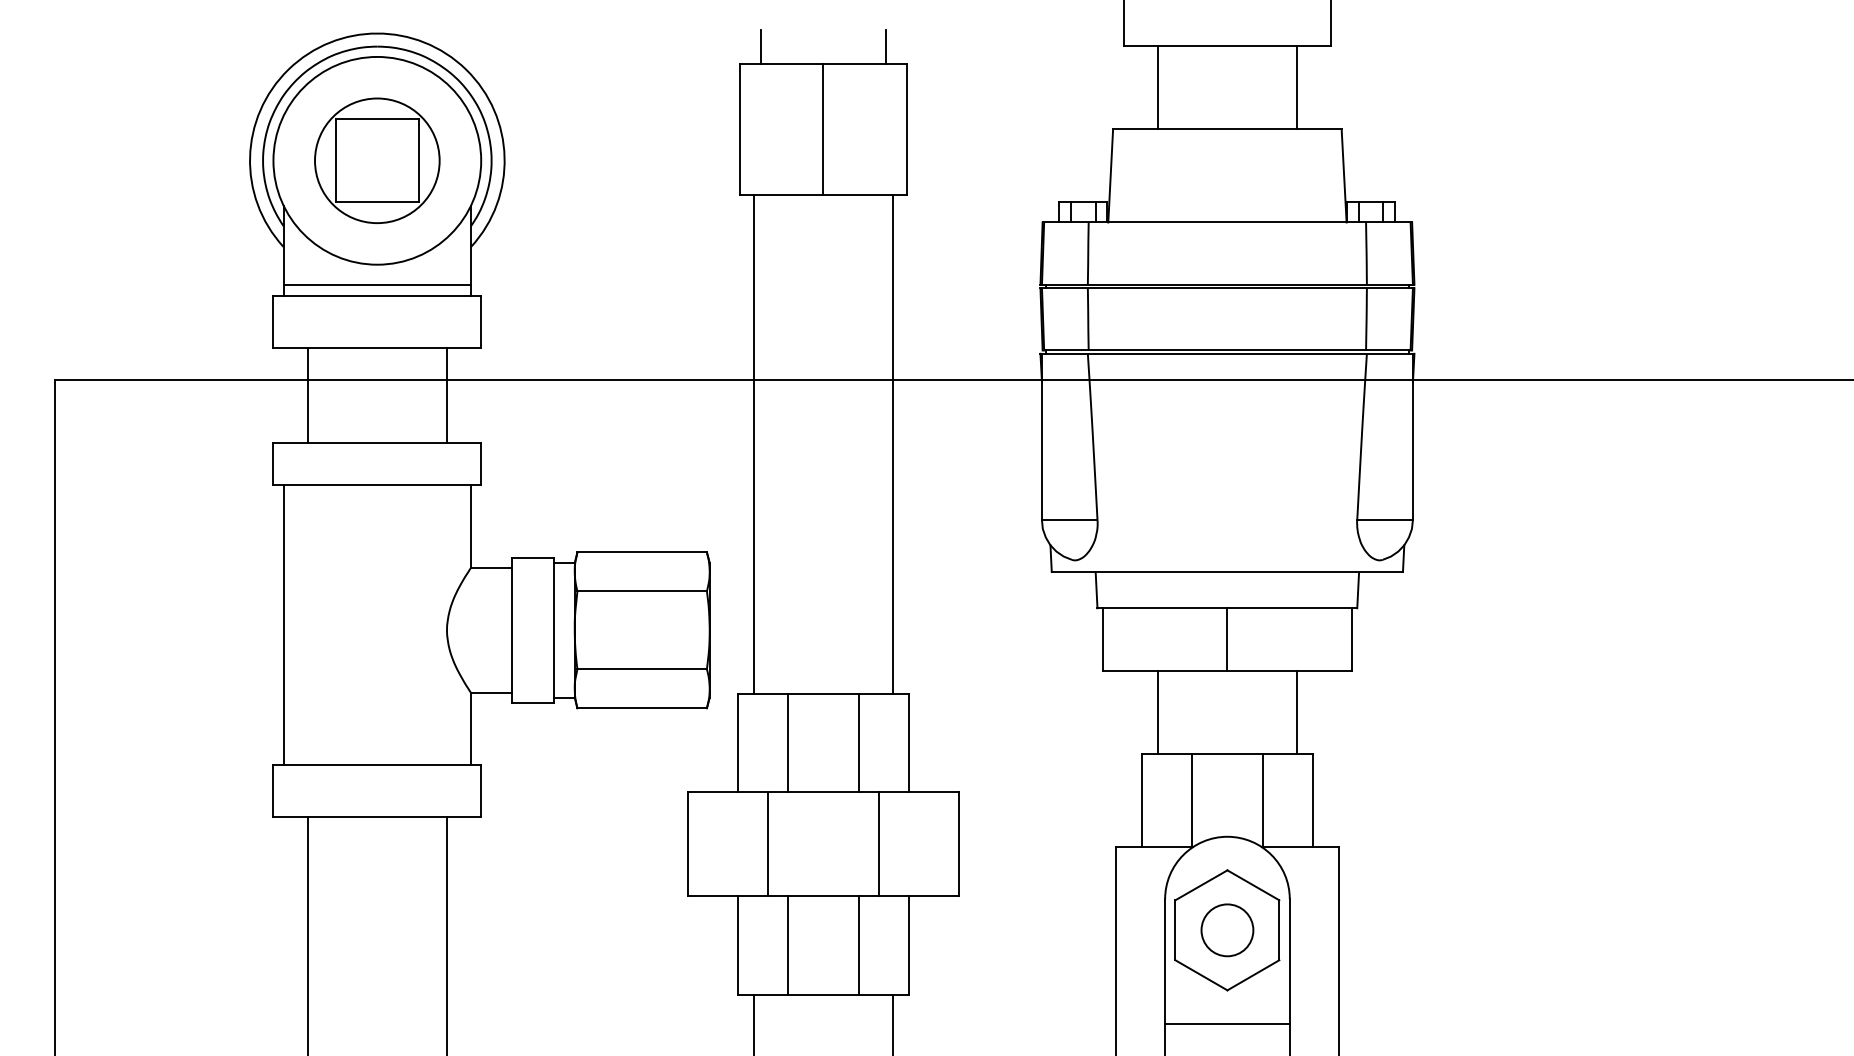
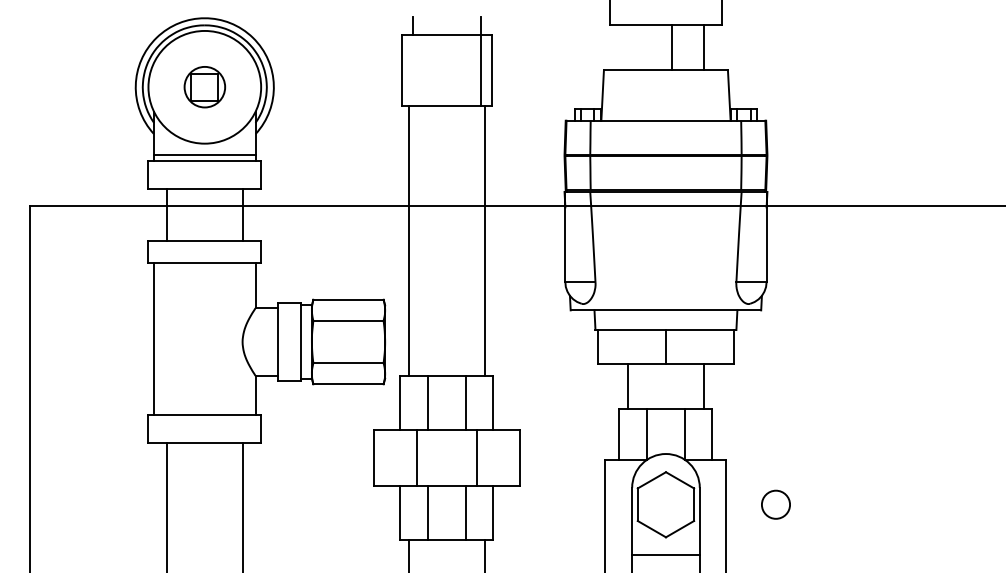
line: (1158, 87) -> (672, 47), moved
line: (822, 127) -> (480, 69), moved
part: (376, 159) -> (204, 86), size x0.6
circle: (1226, 929) -> (775, 504), moved

